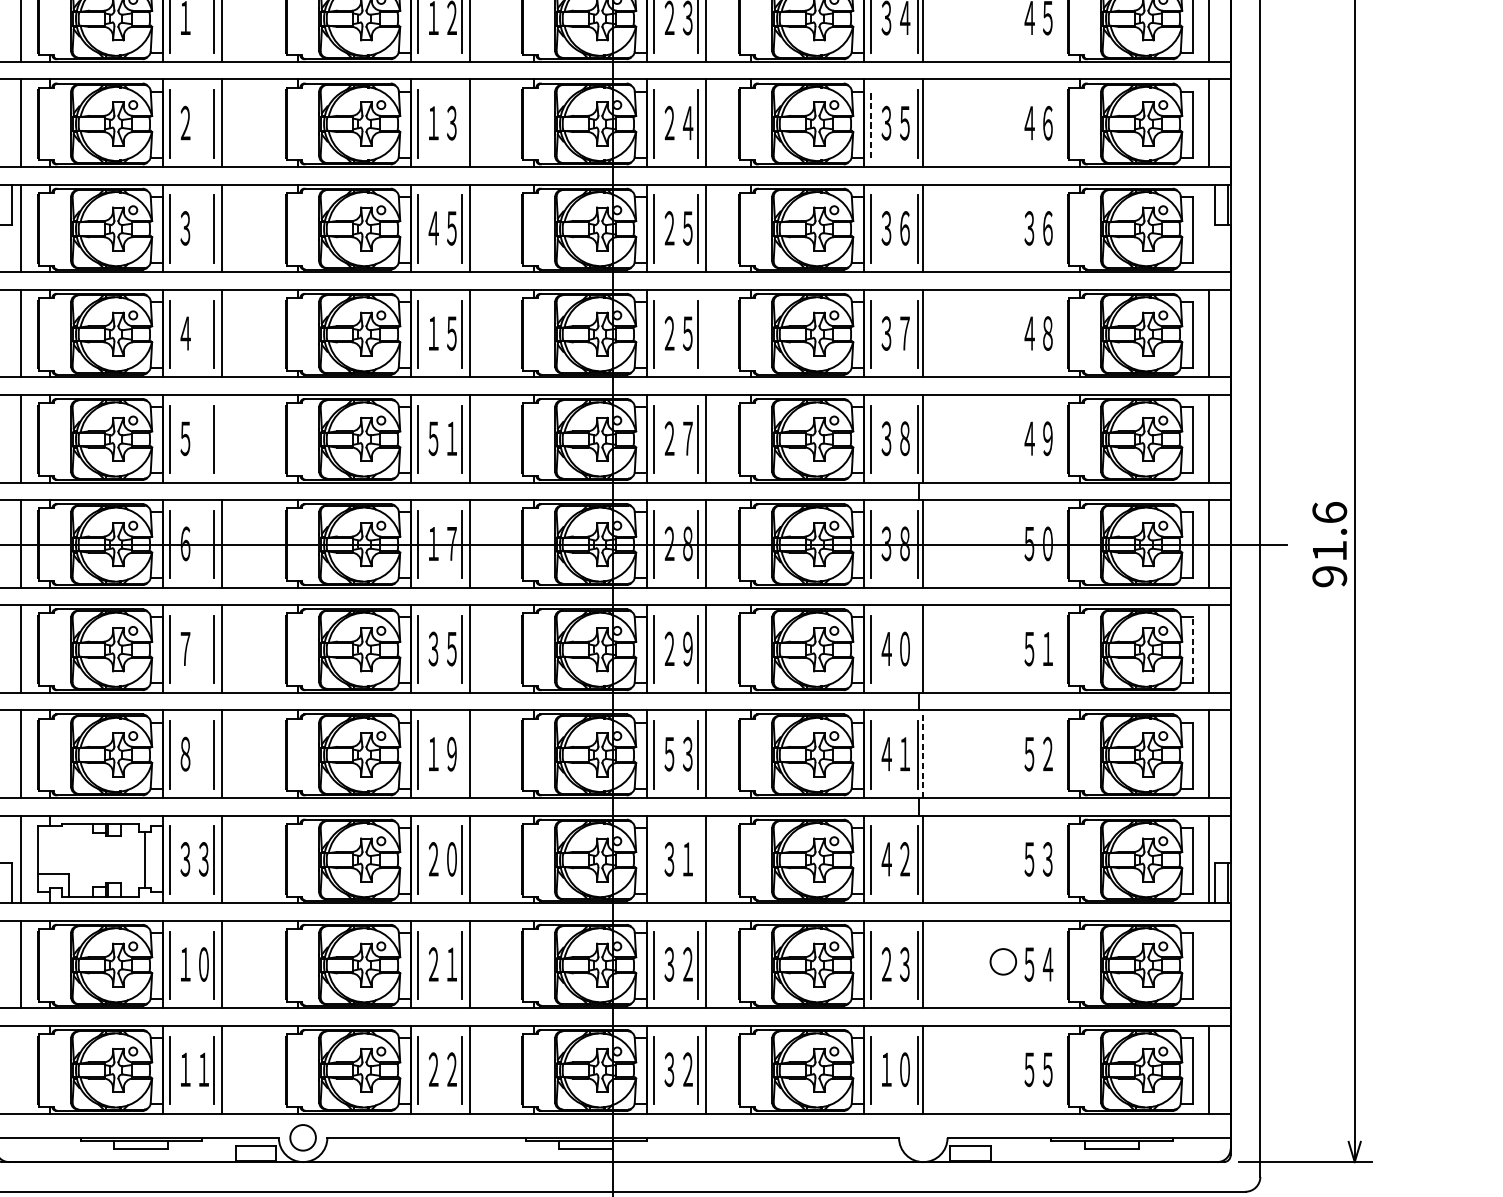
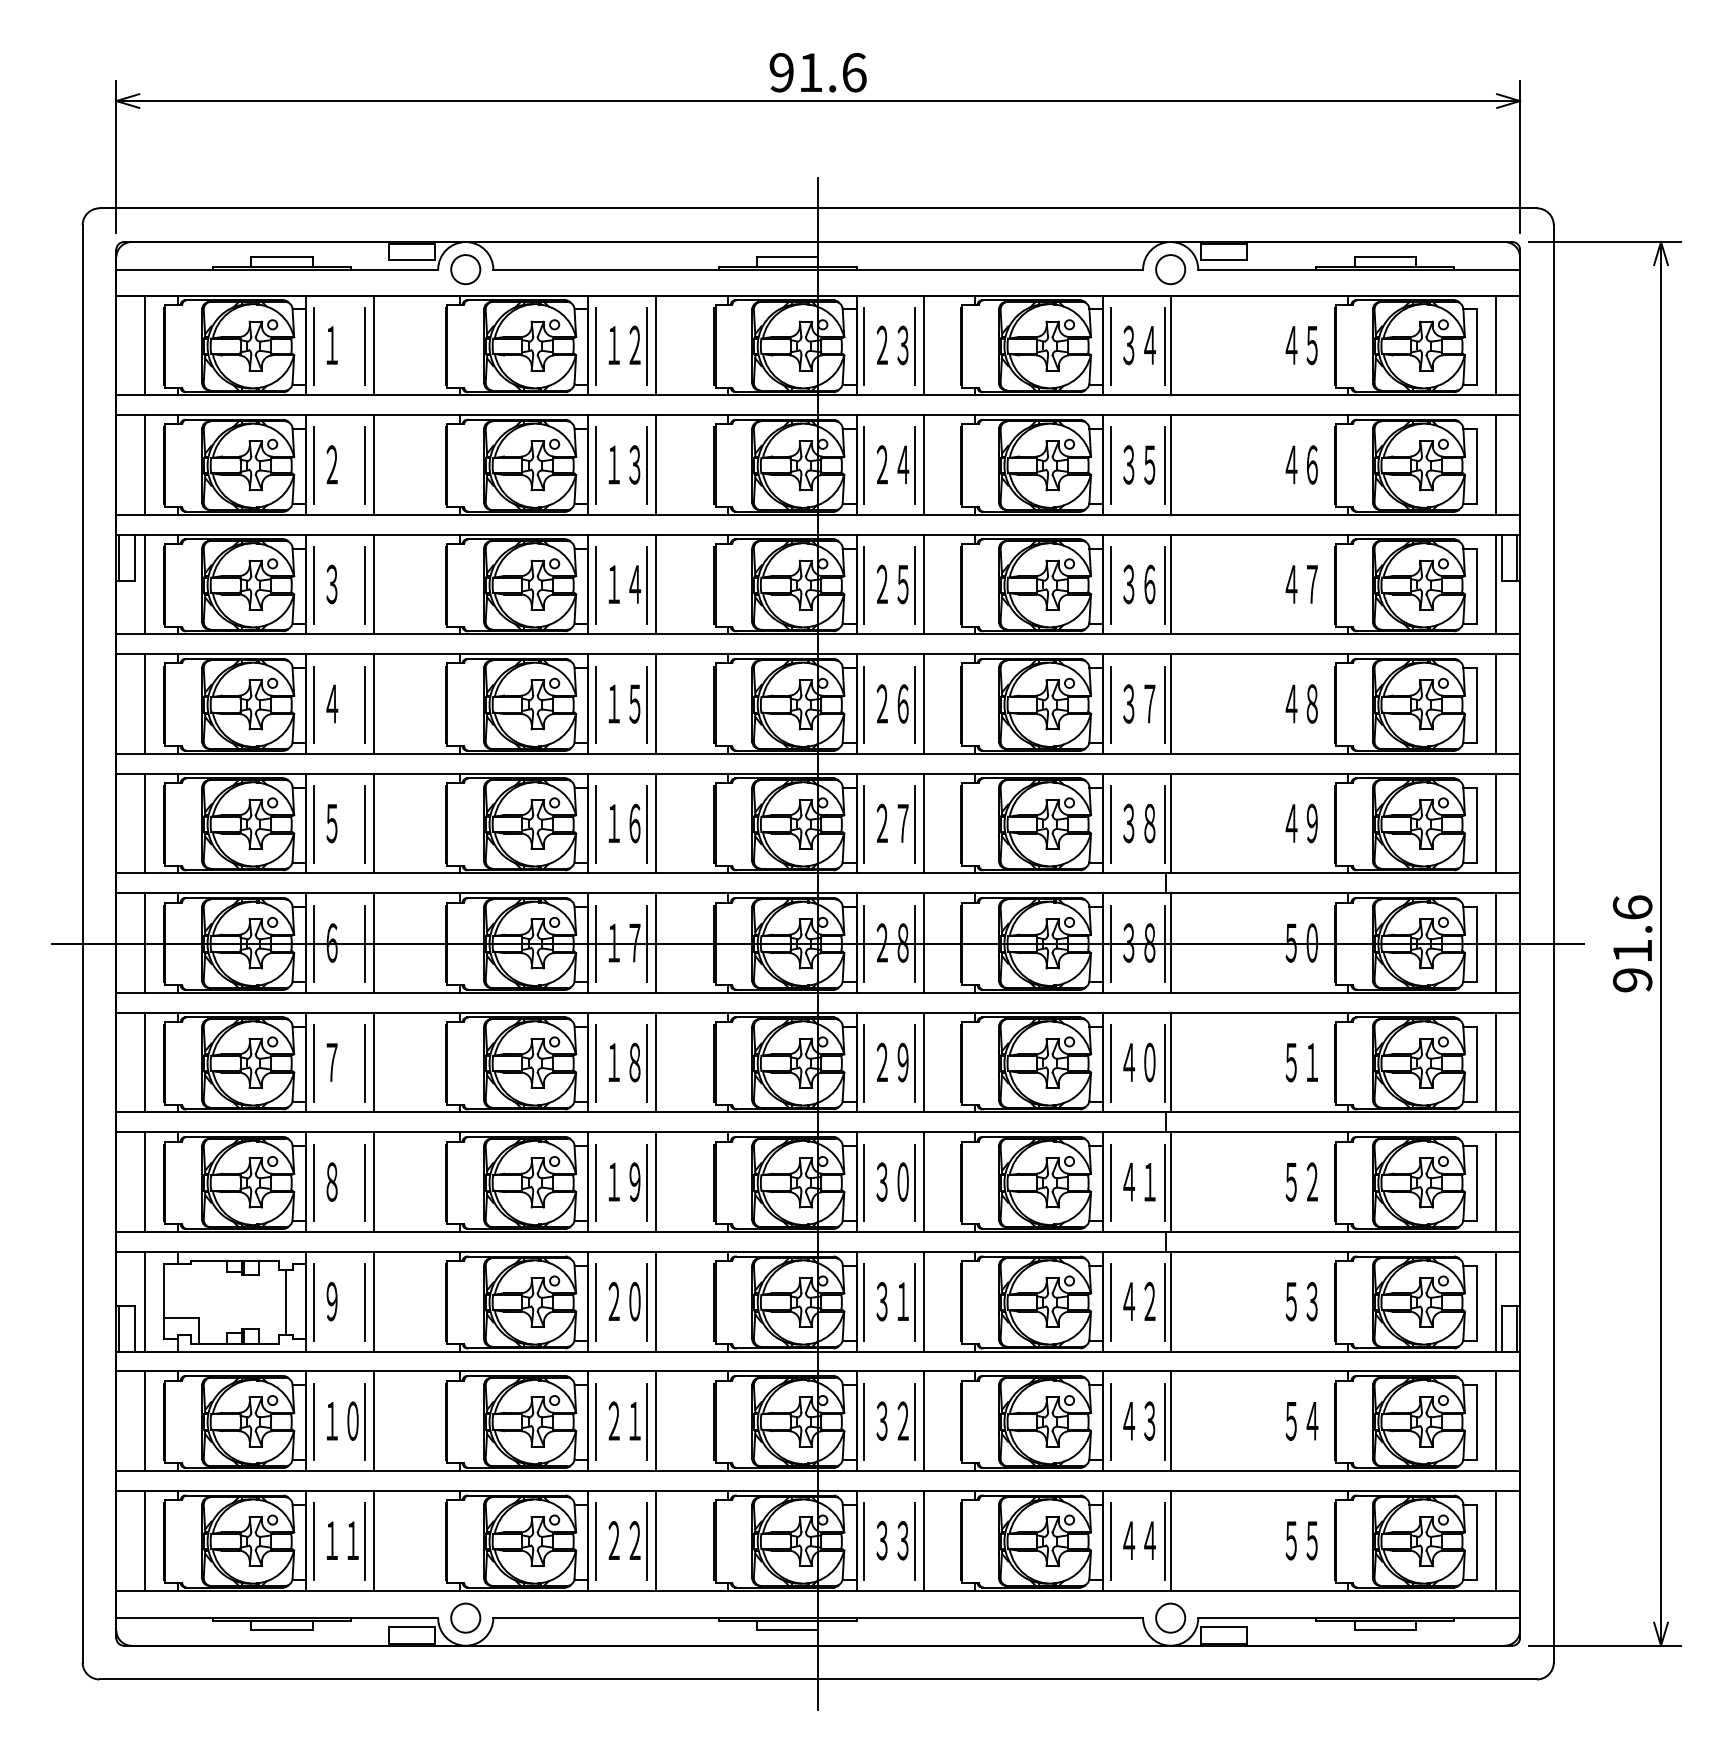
line: (462, 123) -> (646, 465), added
line: (870, 123) -> (1110, 465), dashed -> solid
text: (442, 228) -> (624, 584), ４５ -> １４
text: (1038, 228) -> (1301, 584), ３６ -> ４７
line: (1209, 228) -> (1495, 584), added
text: (687, 333) -> (902, 703), ２５ -> ２６
line: (705, 333) -> (923, 703), added
line: (221, 438) -> (373, 823), added
text: (442, 438) -> (624, 823), ５１ -> １６
text: (442, 648) -> (624, 1062), ３５ -> １８
line: (917, 649) -> (1164, 1063), added
line: (1193, 650) -> (1477, 1064), dashed -> solid
text: (678, 753) -> (892, 1181), ５３ -> ３０
line: (462, 754) -> (646, 1182), added
line: (923, 754) -> (1170, 1182), dashed -> solid
text: (194, 859) -> (342, 1301), ３３ -> ９
line: (653, 860) -> (864, 1302), added
line: (697, 860) -> (914, 1302), added
circle: (1003, 961) -> (1170, 1617), moved
text: (887, 963) -> (1129, 1420), ２３ -> ４３
line: (1209, 964) -> (1495, 1421), added
line: (21, 1069) -> (145, 1540), added
text: (895, 1069) -> (1139, 1540), １０ -> ４４
text: (687, 1070) -> (902, 1541), ３２ -> ３３

